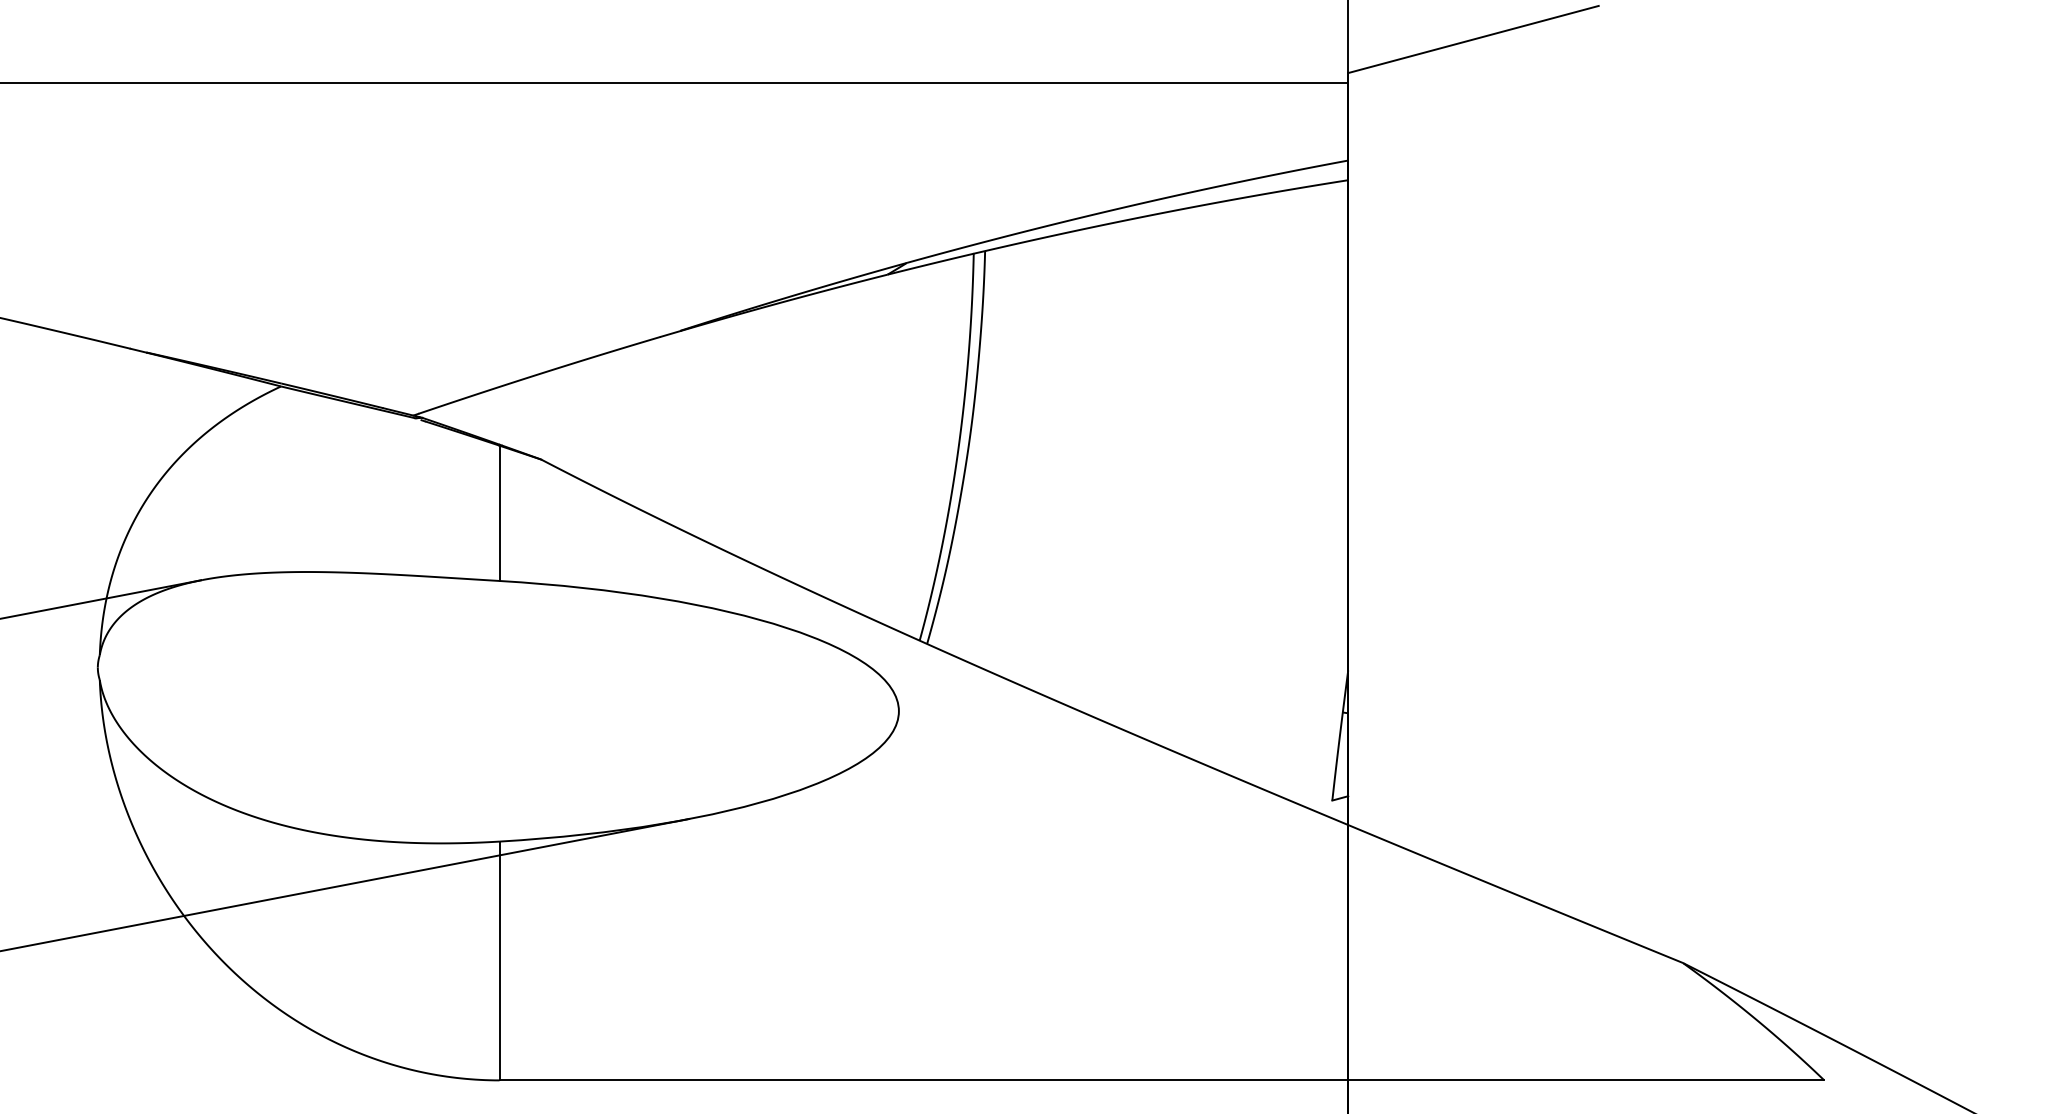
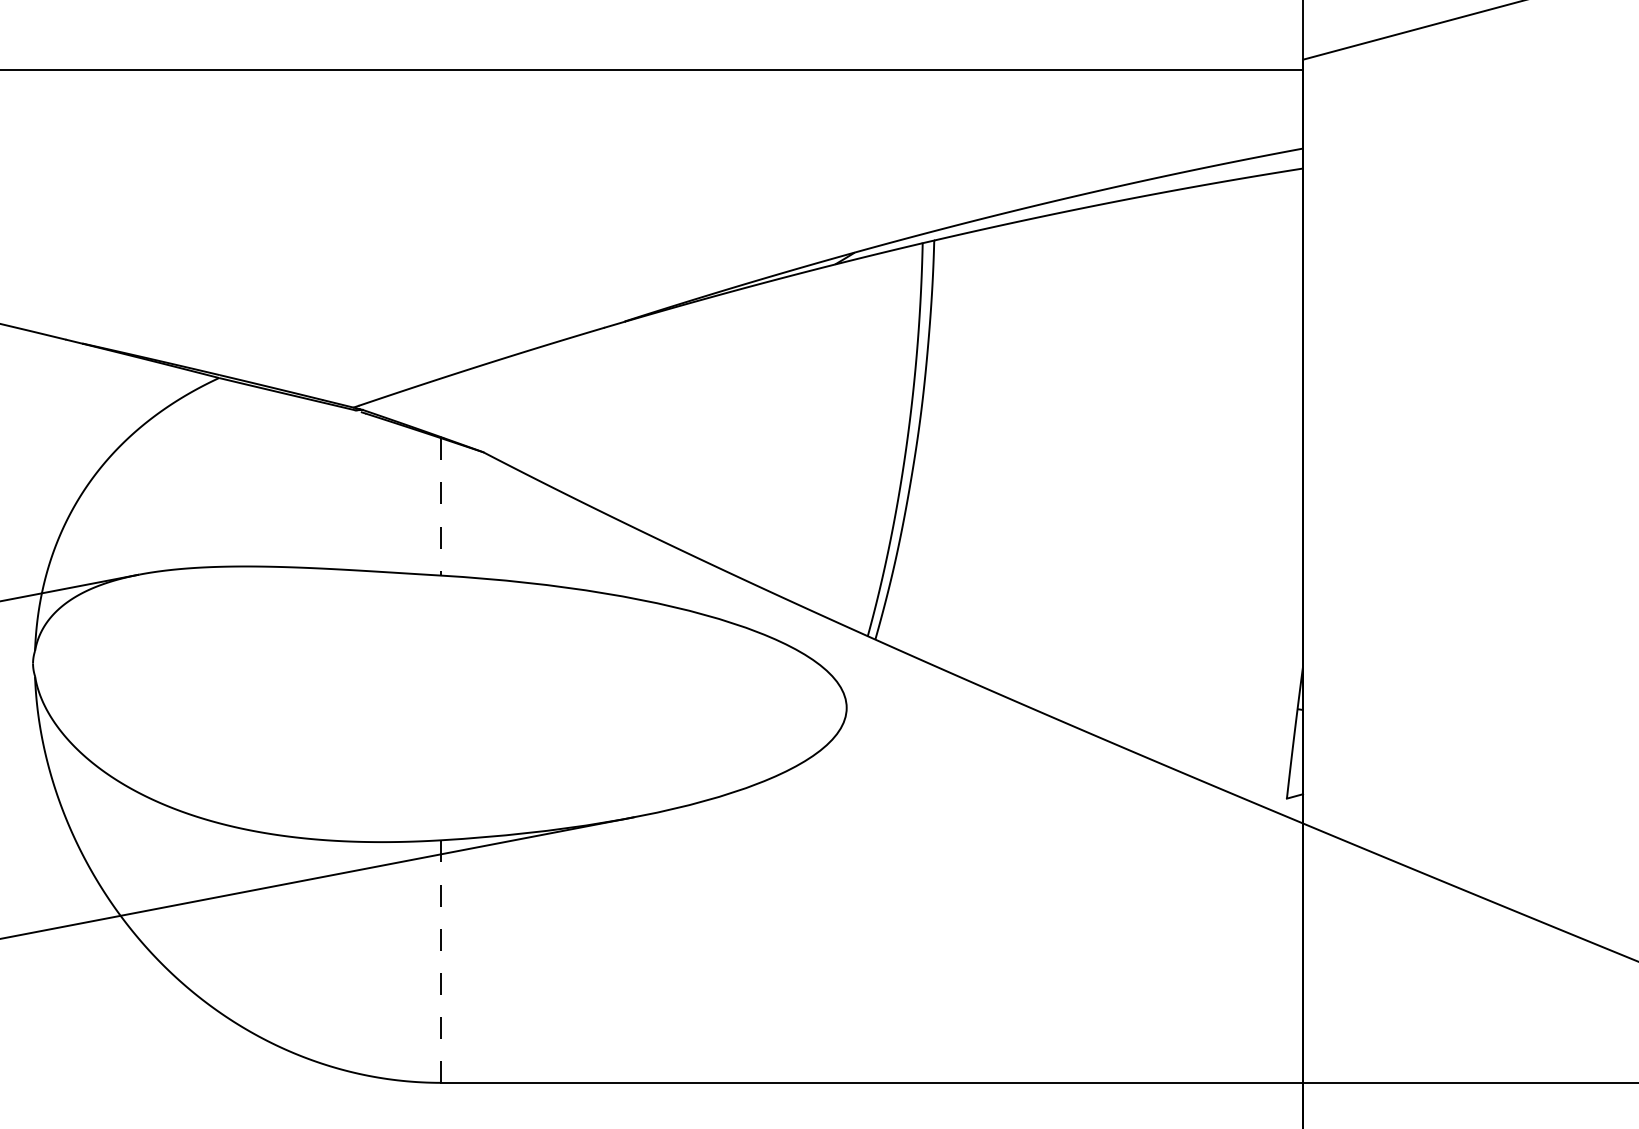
line: (499, 513) -> (441, 507), solid -> dashed
line: (499, 961) -> (441, 962), solid -> dashed

